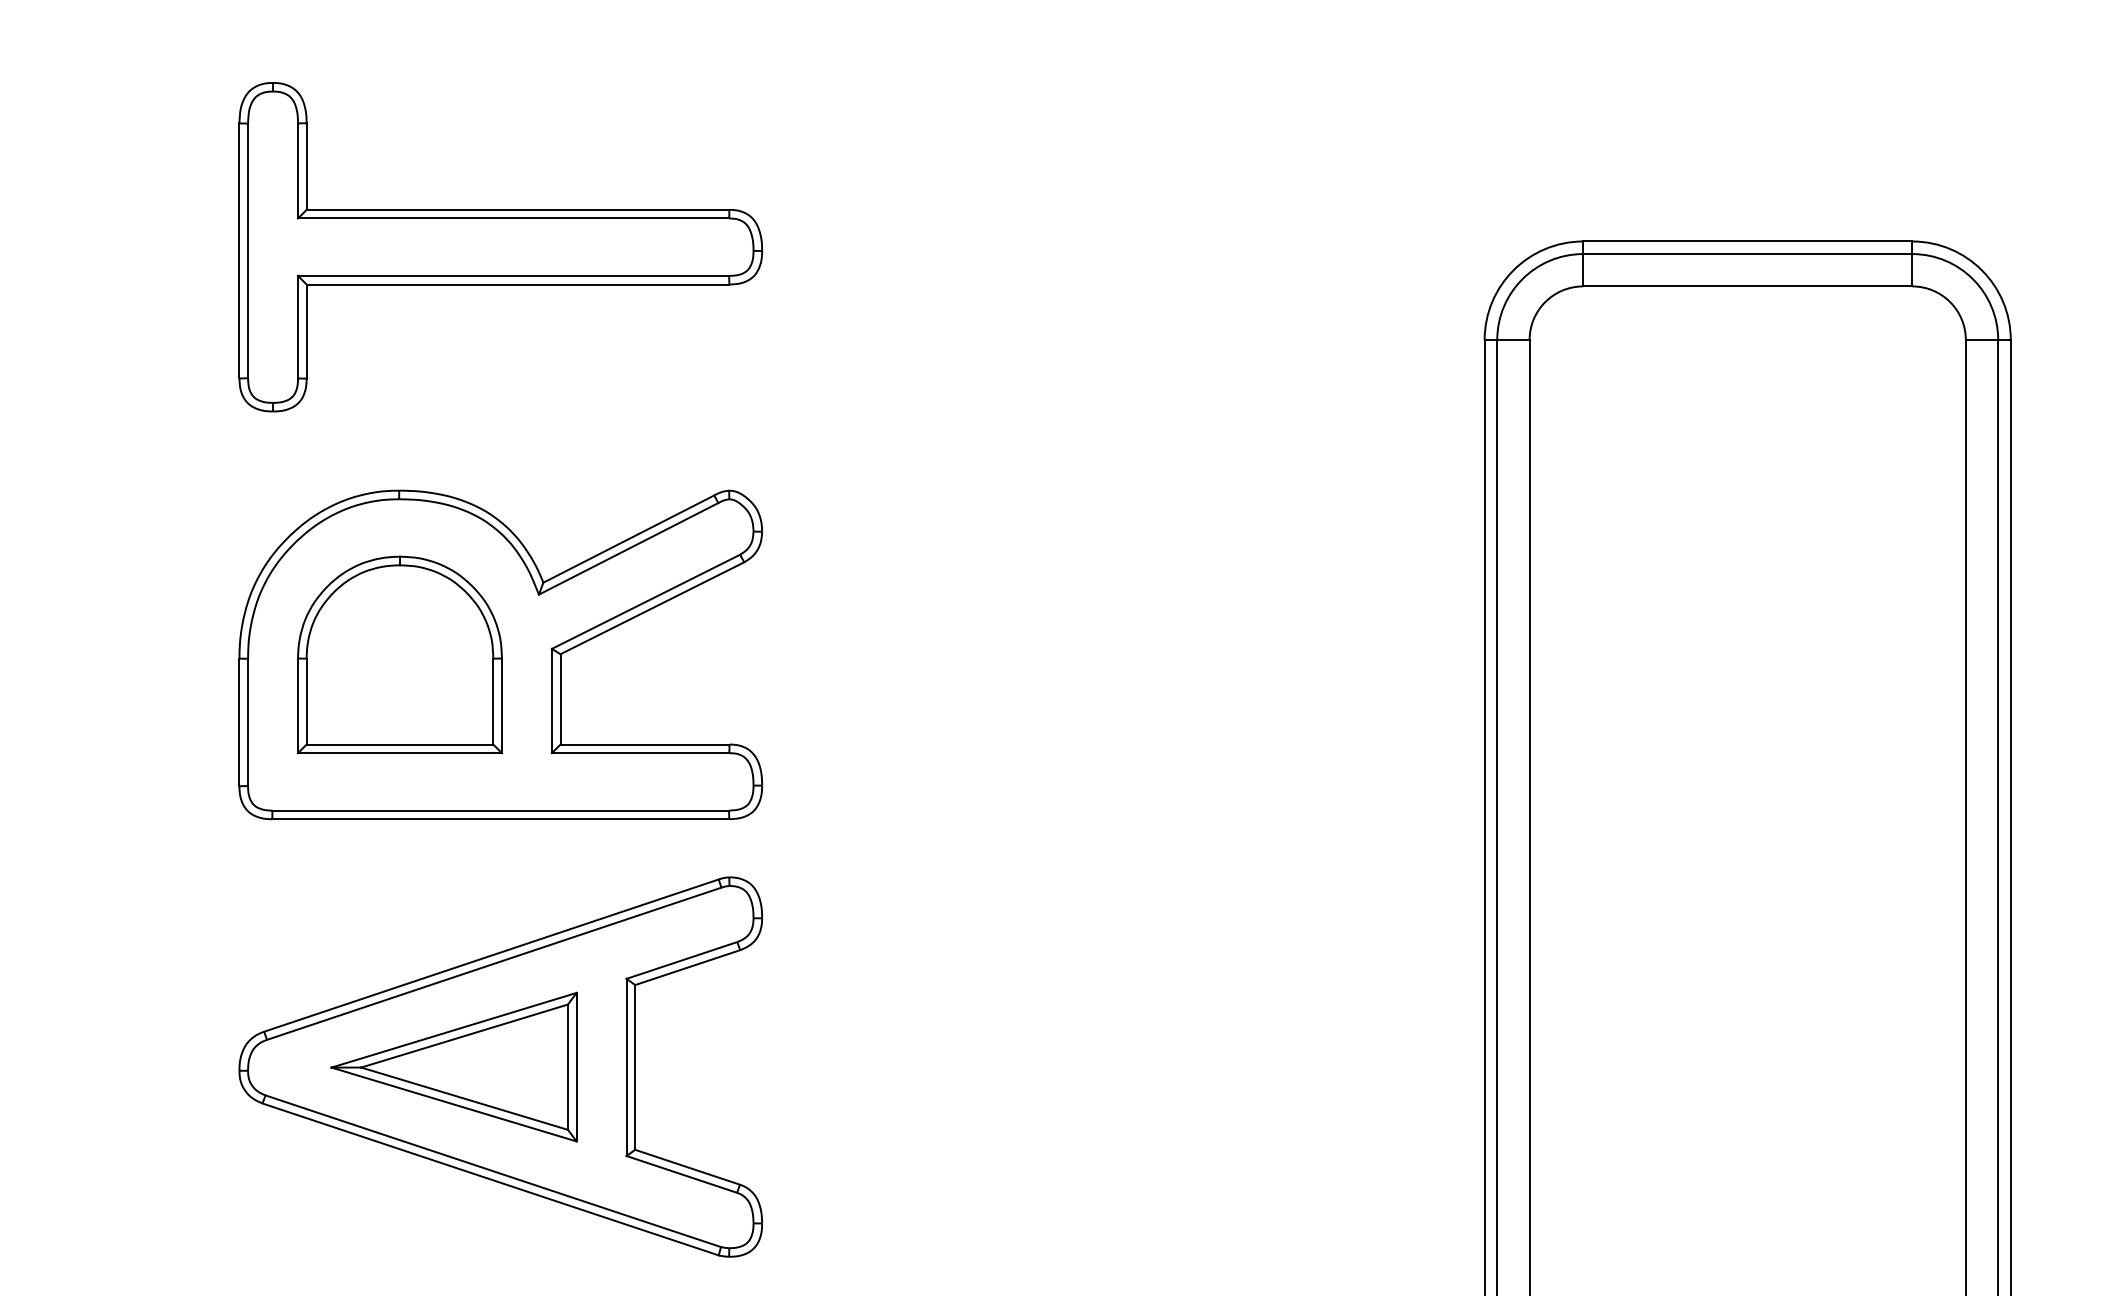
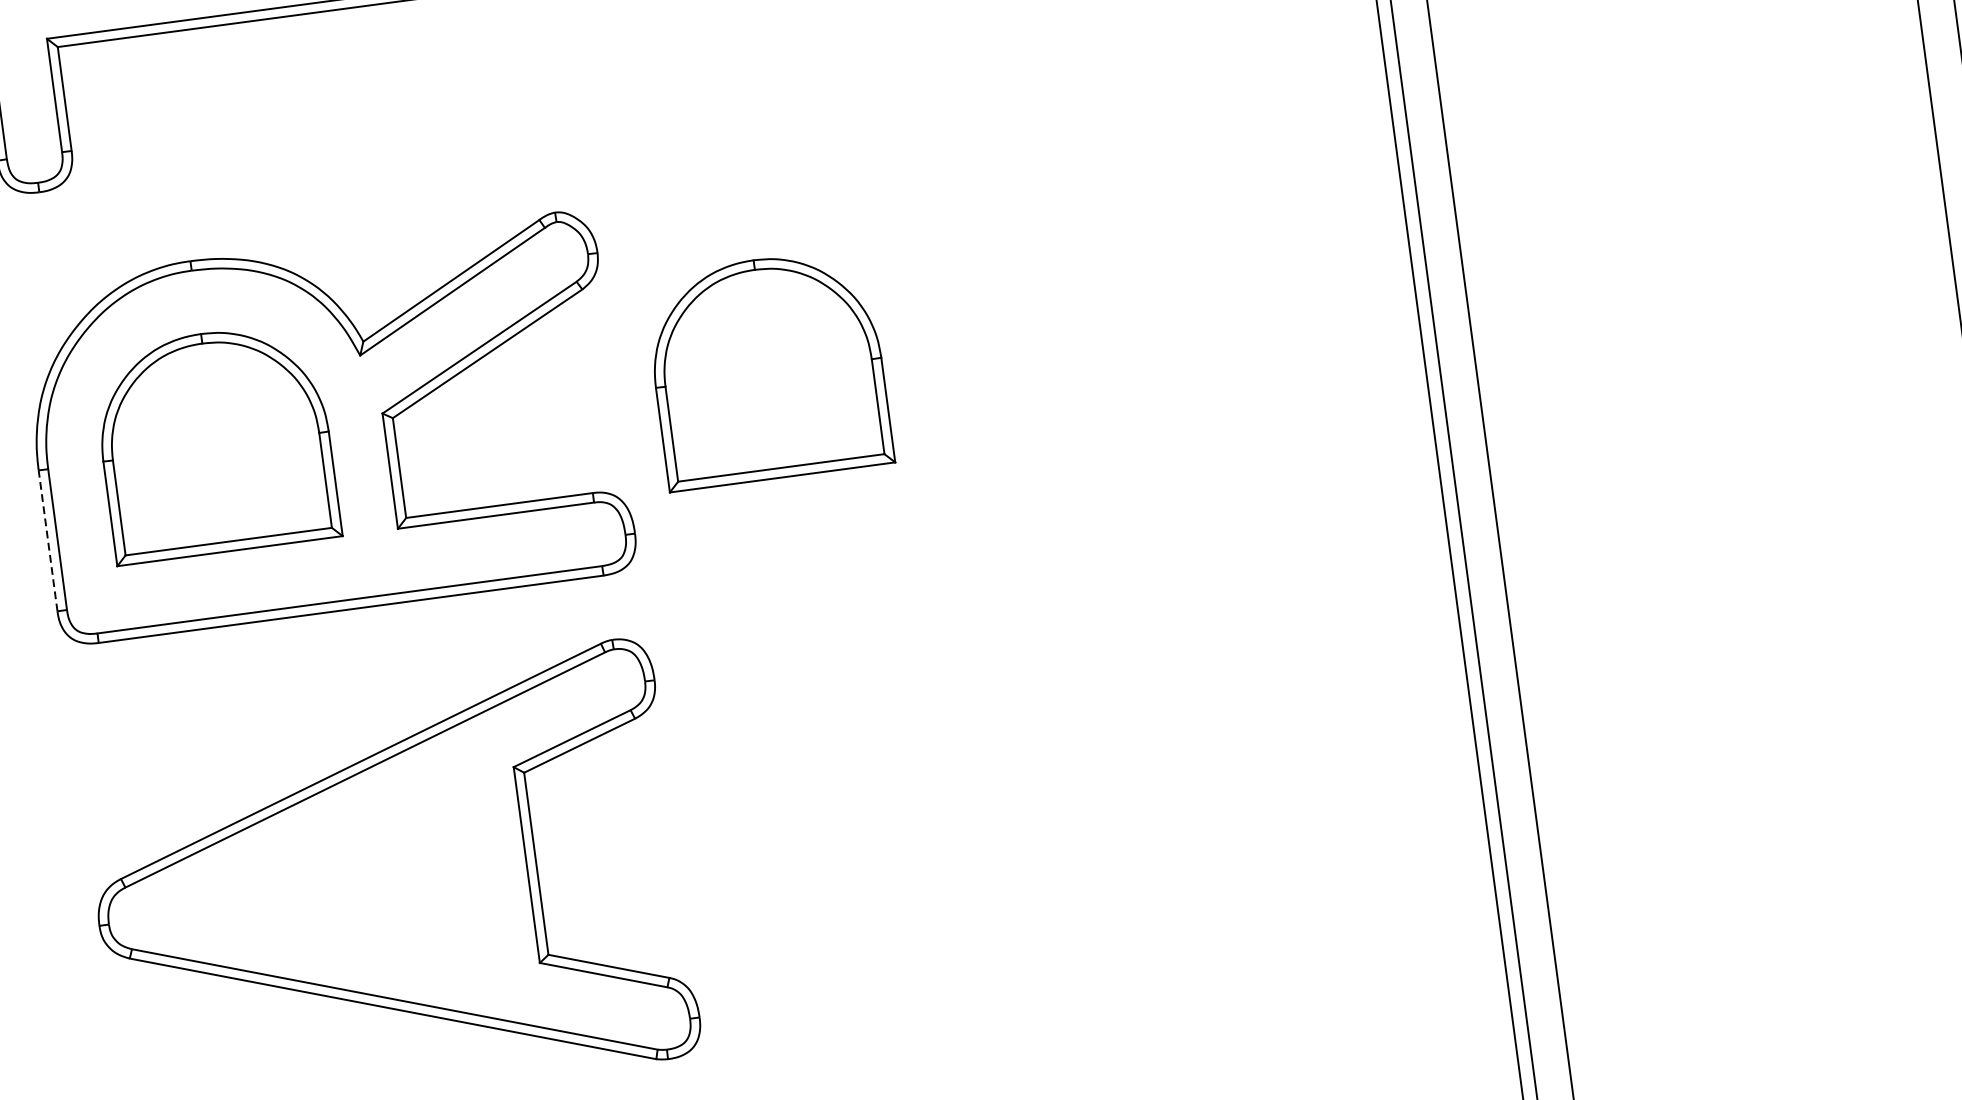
part: (899, 654) -> (767, 368), added
line: (239, 722) -> (48, 540), solid -> dashed
part: (453, 1066) -> (335, 889), removed

